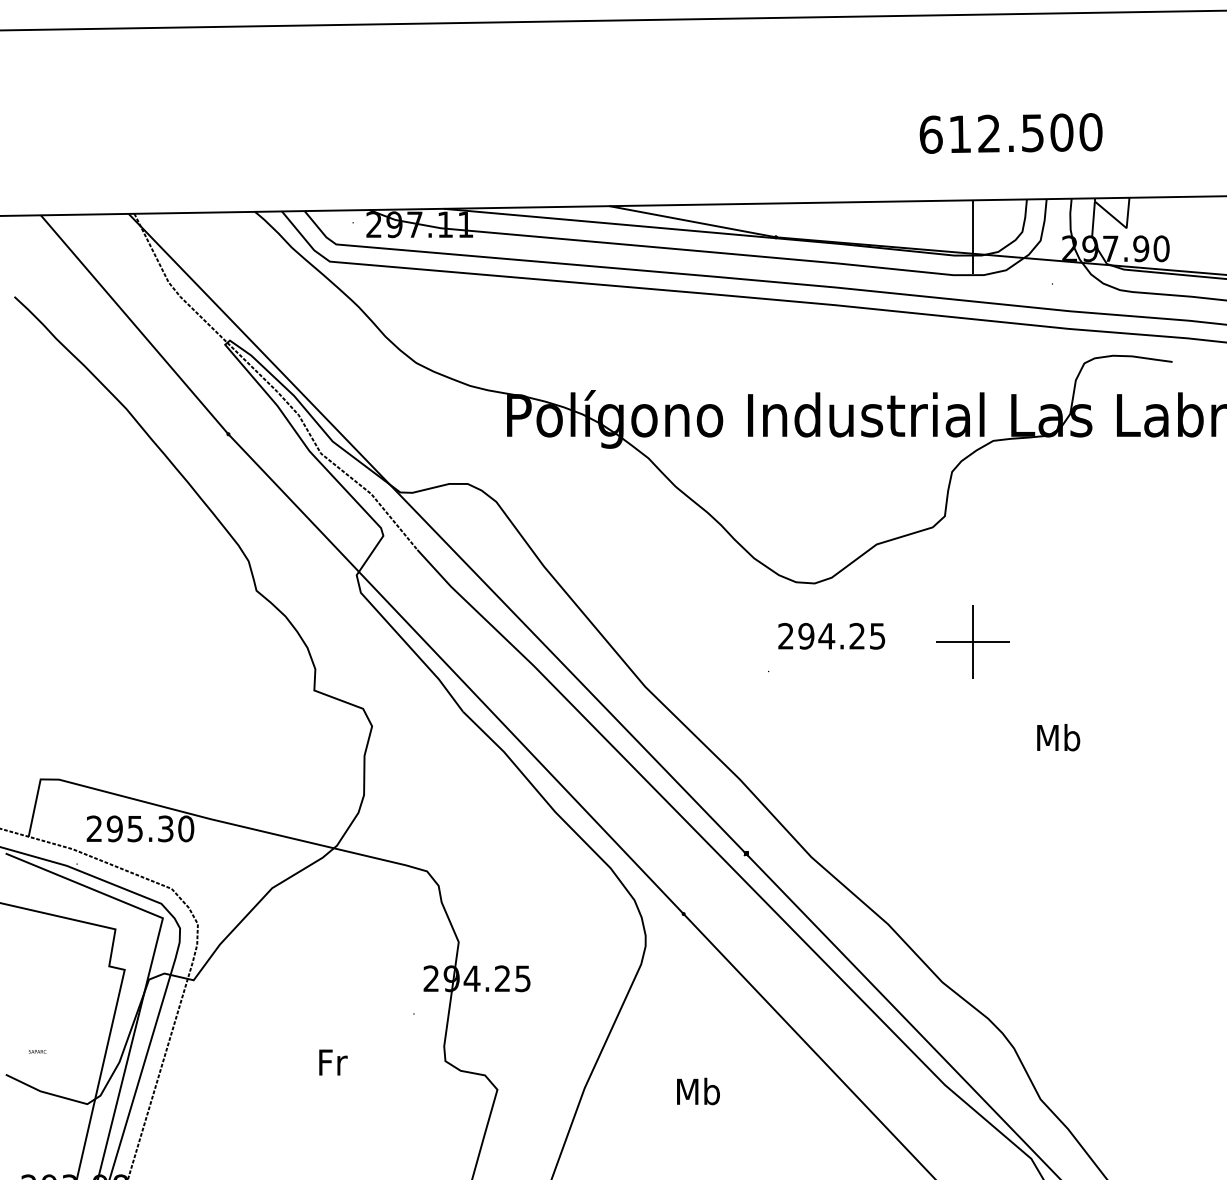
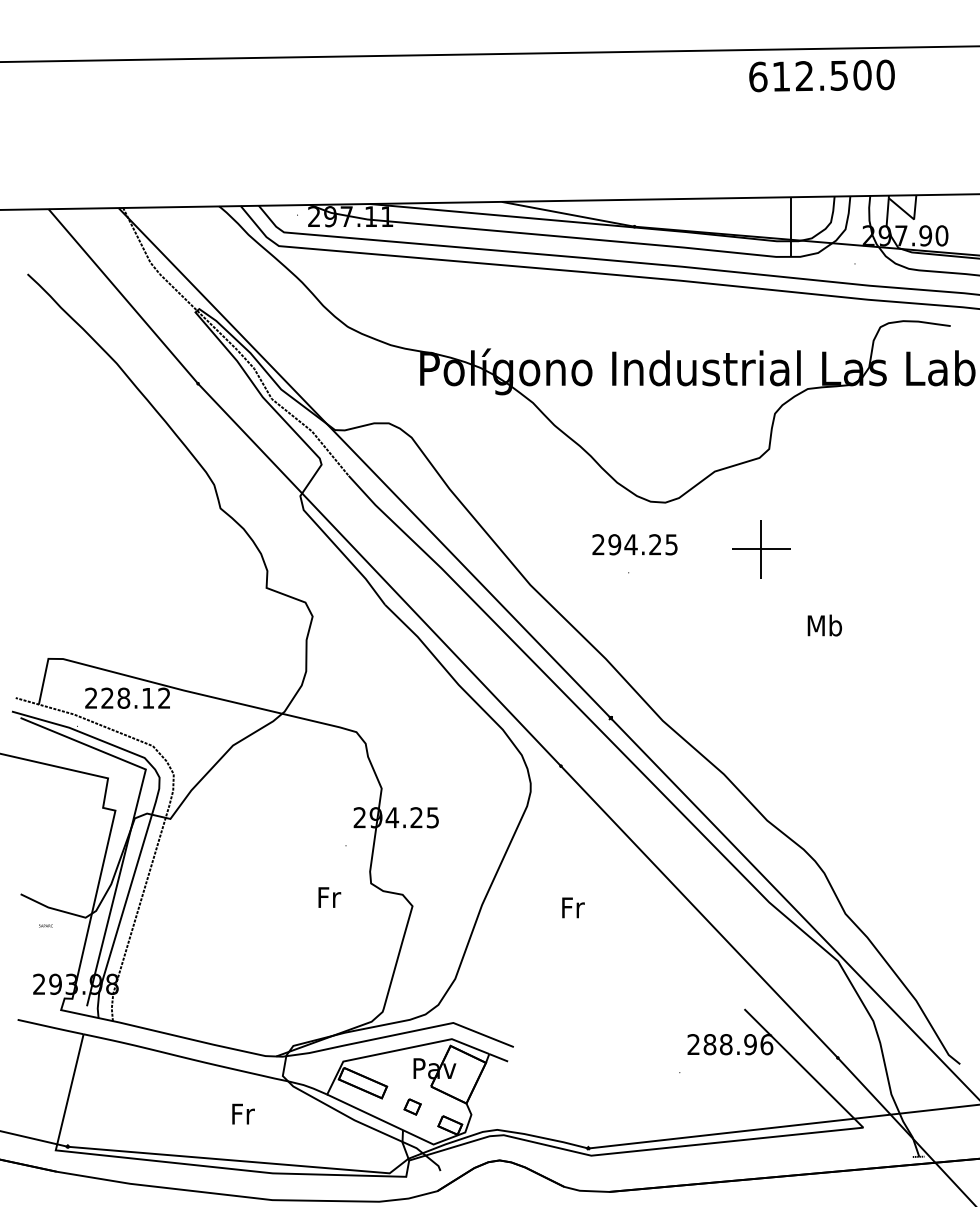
text: (1010, 132) -> (821, 75), moved
text: (831, 635) -> (634, 544), moved
part: (972, 642) -> (761, 549), moved
text: (1058, 737) -> (824, 625), moved
text: (149, 827) -> (135, 697), 295.30 -> 228.12
text: (36, 1051) -> (45, 925), moved
text: (333, 1062) -> (329, 897), moved
text: (698, 1091) -> (572, 907), Mb -> Fr

